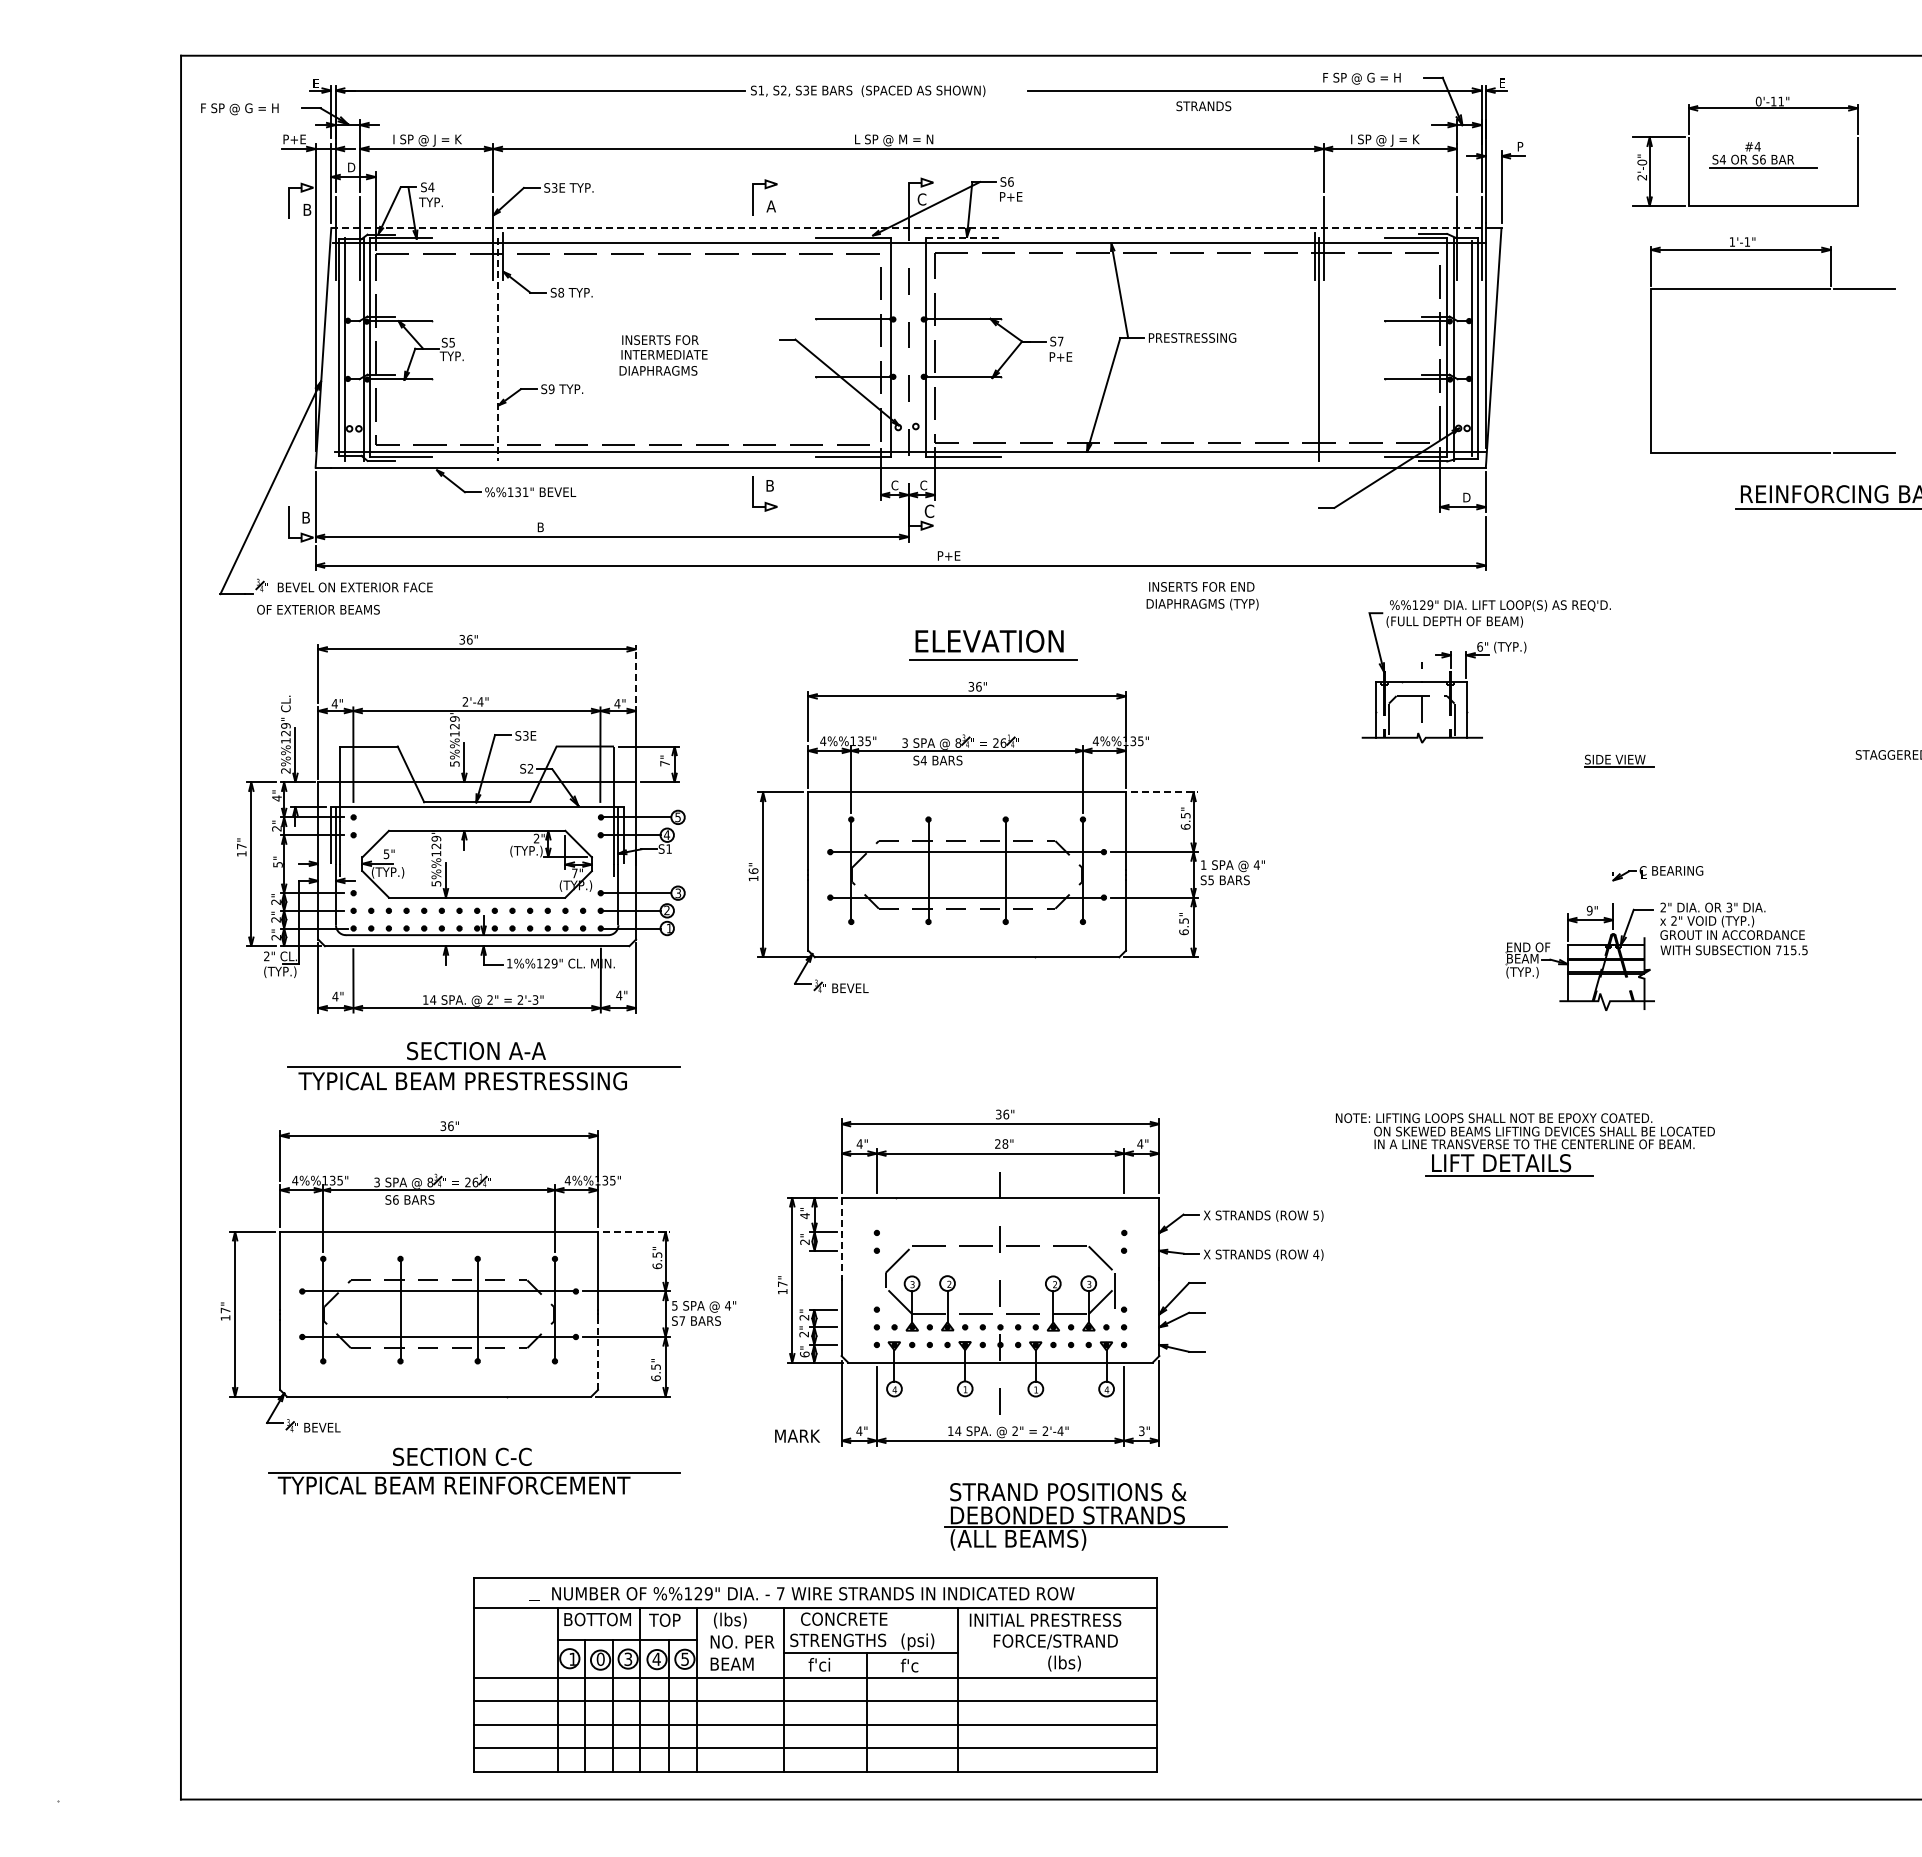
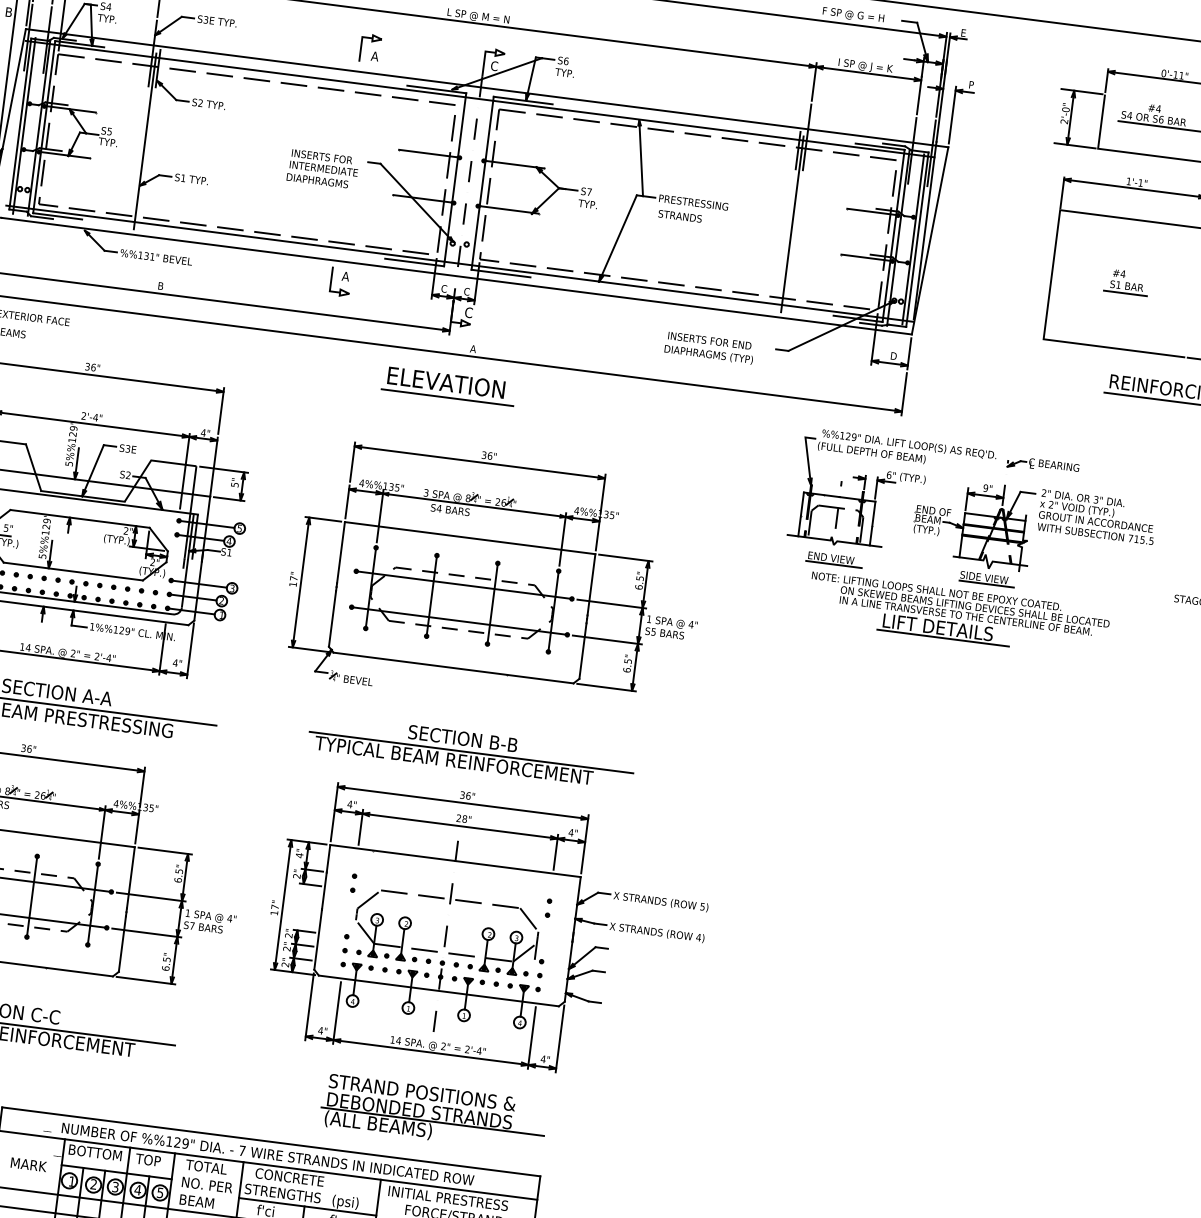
text: (1203, 106) -> (679, 216), moved
text: (1010, 196) -> (564, 72), P+E -> TYP.
line: (909, 228) -> (481, 87), dashed -> solid
line: (963, 237) -> (523, 100), dashed -> solid
text: (561, 292) -> (200, 103), S8 -> S2
line: (498, 349) -> (145, 141), dashed -> solid
text: (663, 355) -> (323, 169), moved
text: (1060, 356) -> (587, 203), P+E -> TYP.
part: (1745, 367) -> (1126, 281), added
text: (551, 389) -> (183, 178), S9 -> S1
text: (769, 485) -> (345, 276), B -> A
text: (948, 555) -> (479, 349), P+E -> A
text: (1202, 596) -> (709, 348), moved
part: (993, 645) -> (449, 386), moved
line: (636, 673) -> (221, 410), dashed -> solid
part: (1425, 760) -> (834, 559), added
text: (664, 763) -> (234, 484), 7" -> 5"
line: (1164, 792) -> (625, 558), dashed -> solid
text: (753, 870) -> (293, 578), 16" -> 17"
text: (574, 873) -> (152, 562), 7" -> 2"
part: (1656, 938) -> (1035, 516), moved
text: (535, 999) -> (109, 657), 2'-3" -> 2'-4"
part: (1002, 1057) -> (471, 750), added
part: (1525, 1144) -> (958, 615), moved
line: (636, 1231) -> (165, 850), dashed -> solid
line: (841, 1238) -> (326, 877), dashed -> solid
text: (674, 1305) -> (187, 912), 5 -> 1
line: (598, 1354) -> (122, 943), dashed -> solid
text: (804, 1354) -> (285, 964), 6" -> 2"
text: (1141, 1431) -> (543, 1059), 3" -> 4"
text: (797, 1435) -> (28, 1164), moved
part: (1085, 1516) -> (433, 1113), moved
text: (738, 1620) -> (206, 1167), (lbs) -> TOTAL
text: (600, 1658) -> (93, 1183), 0 -> 2

